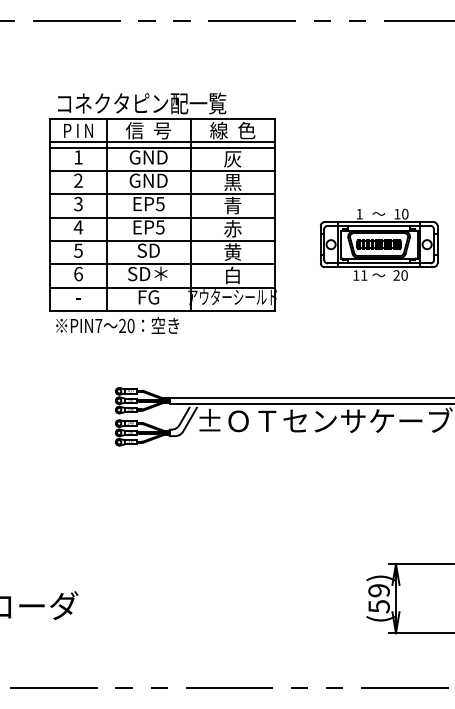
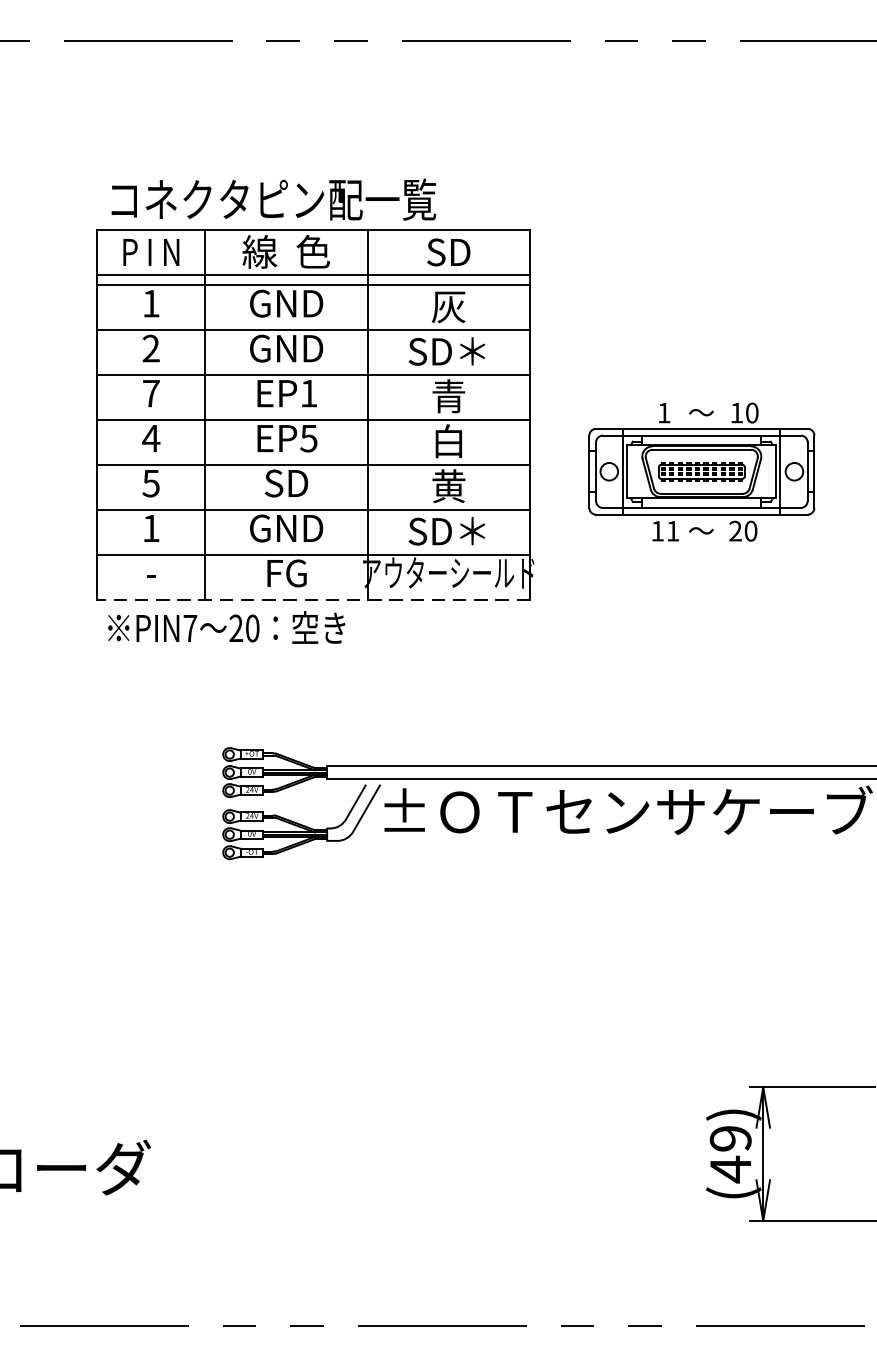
text: (148, 130) -> (286, 251), 信  号 -> 線  色
text: (232, 130) -> (448, 251), 線  色 -> SD
text: (231, 182) -> (446, 351), 黒 -> SD＊
text: (78, 203) -> (151, 392), 3 -> 7
text: (159, 204) -> (307, 394), EP5 -> EP1
text: (232, 228) -> (448, 440), 赤 -> 白
part: (378, 244) -> (700, 471), moved
text: (78, 273) -> (151, 527), 6 -> 1
text: (147, 273) -> (284, 527), SD＊ -> GND
text: (231, 275) -> (446, 531), 白 -> SD＊
line: (162, 310) -> (313, 598), solid -> dashed
text: (378, 606) -> (729, 1169), (59) -> (49)

